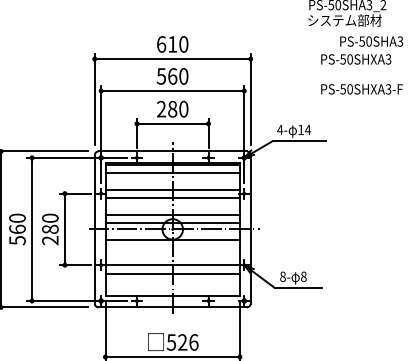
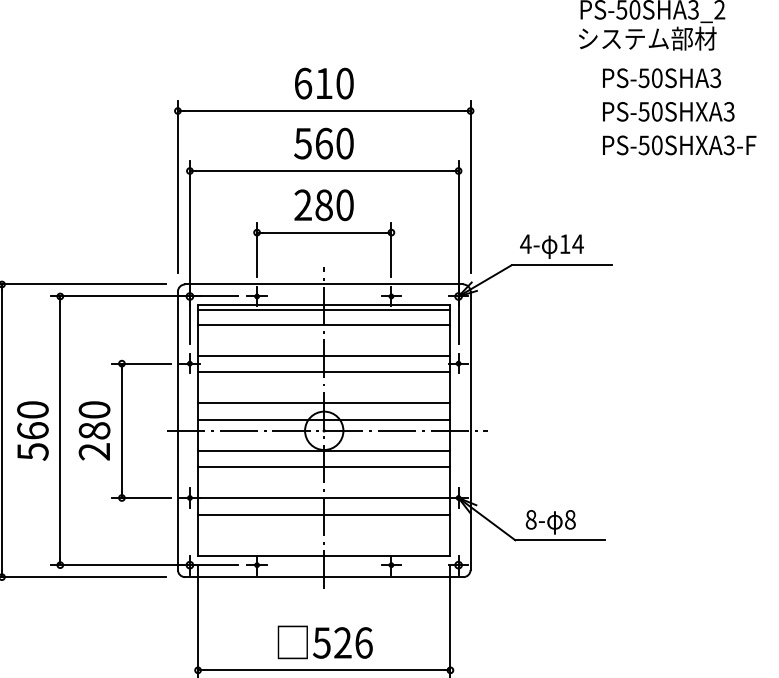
text: (371, 41) -> (661, 78), moved
text: (361, 89) -> (678, 145), moved
line: (172, 248) -> (323, 466), added

